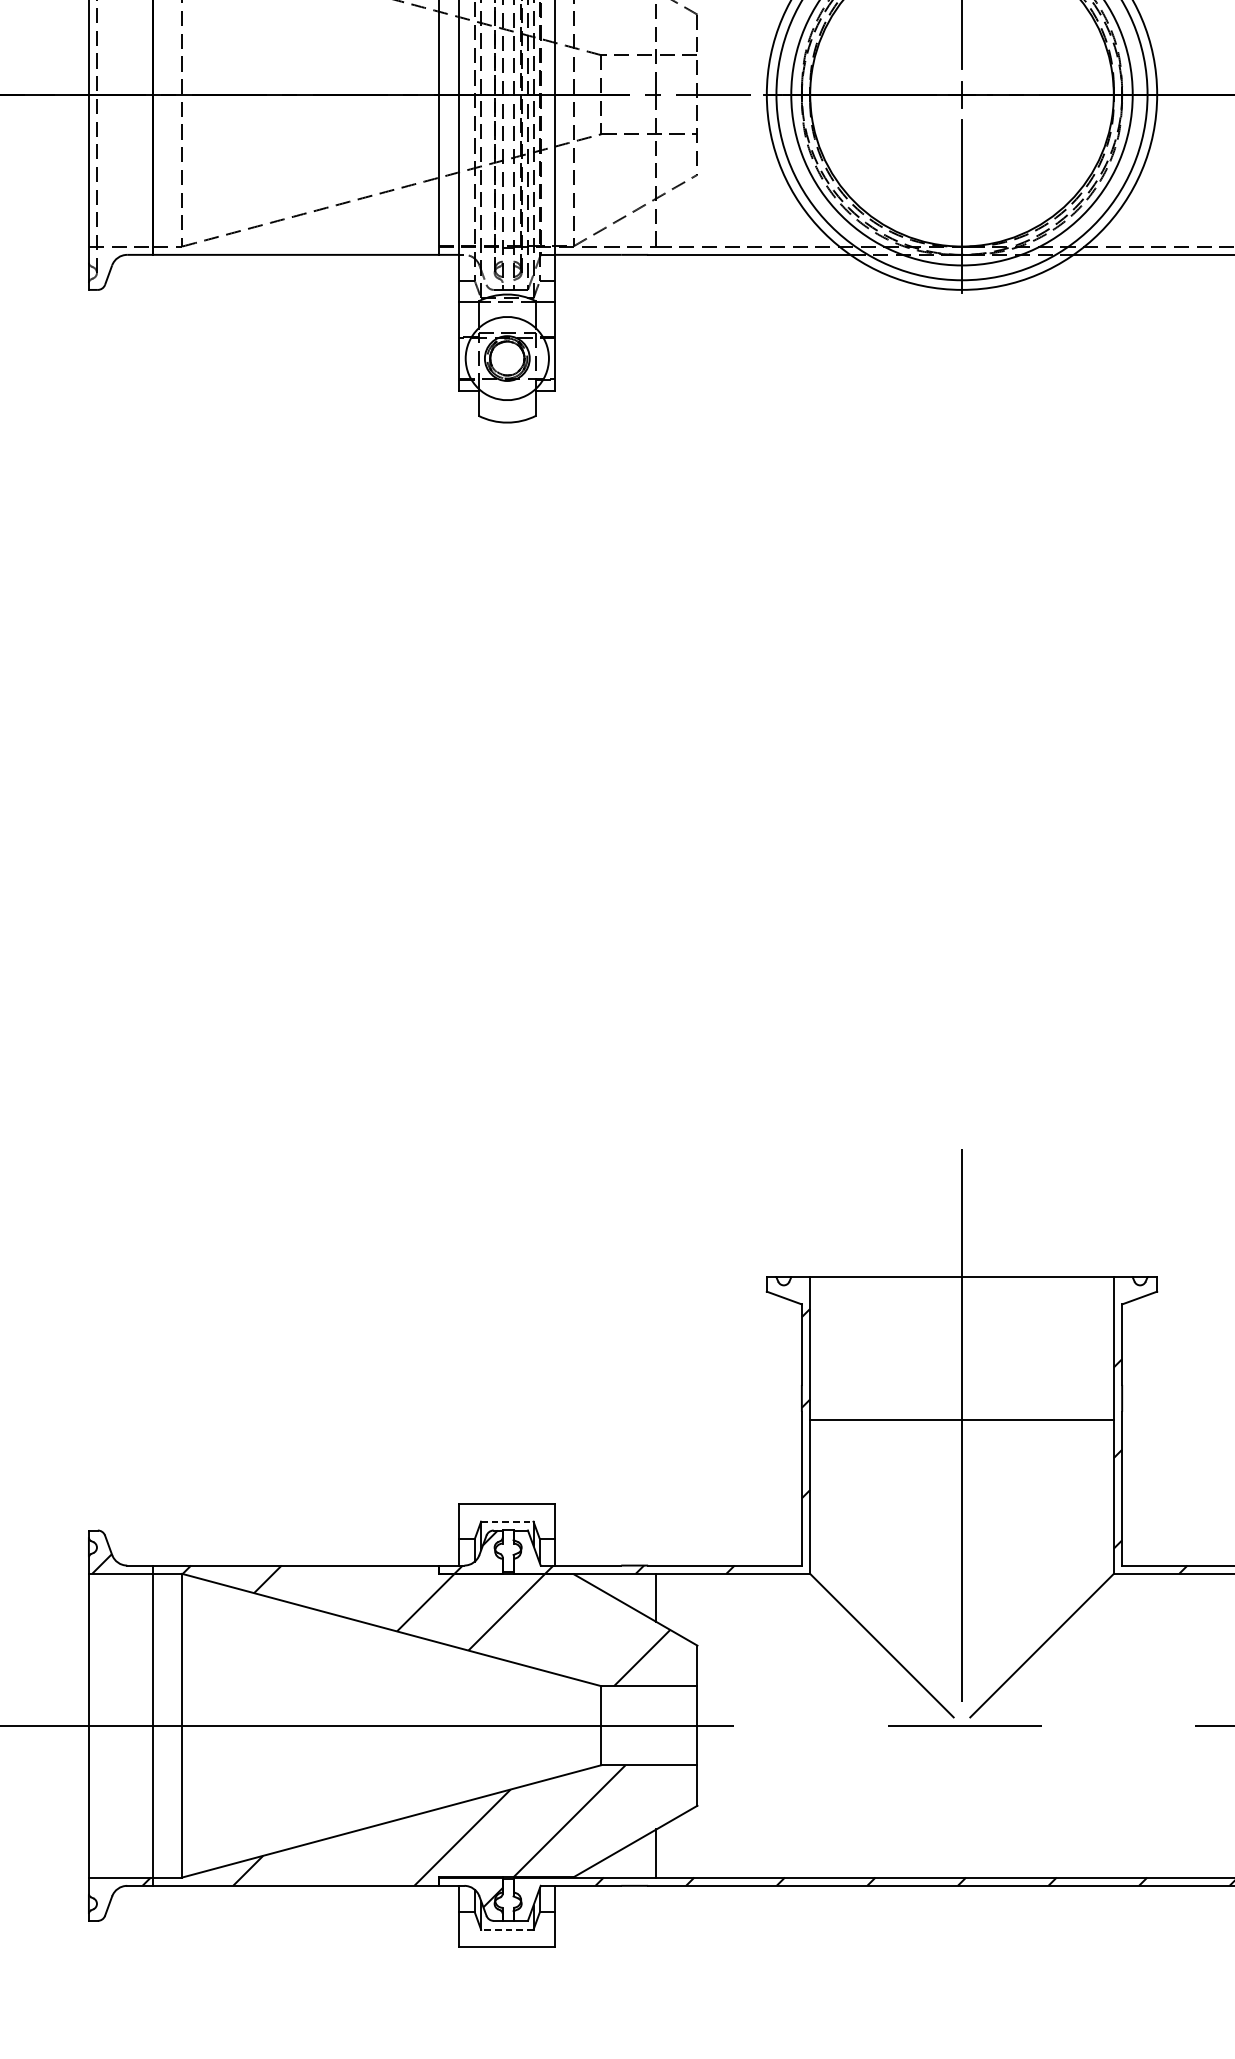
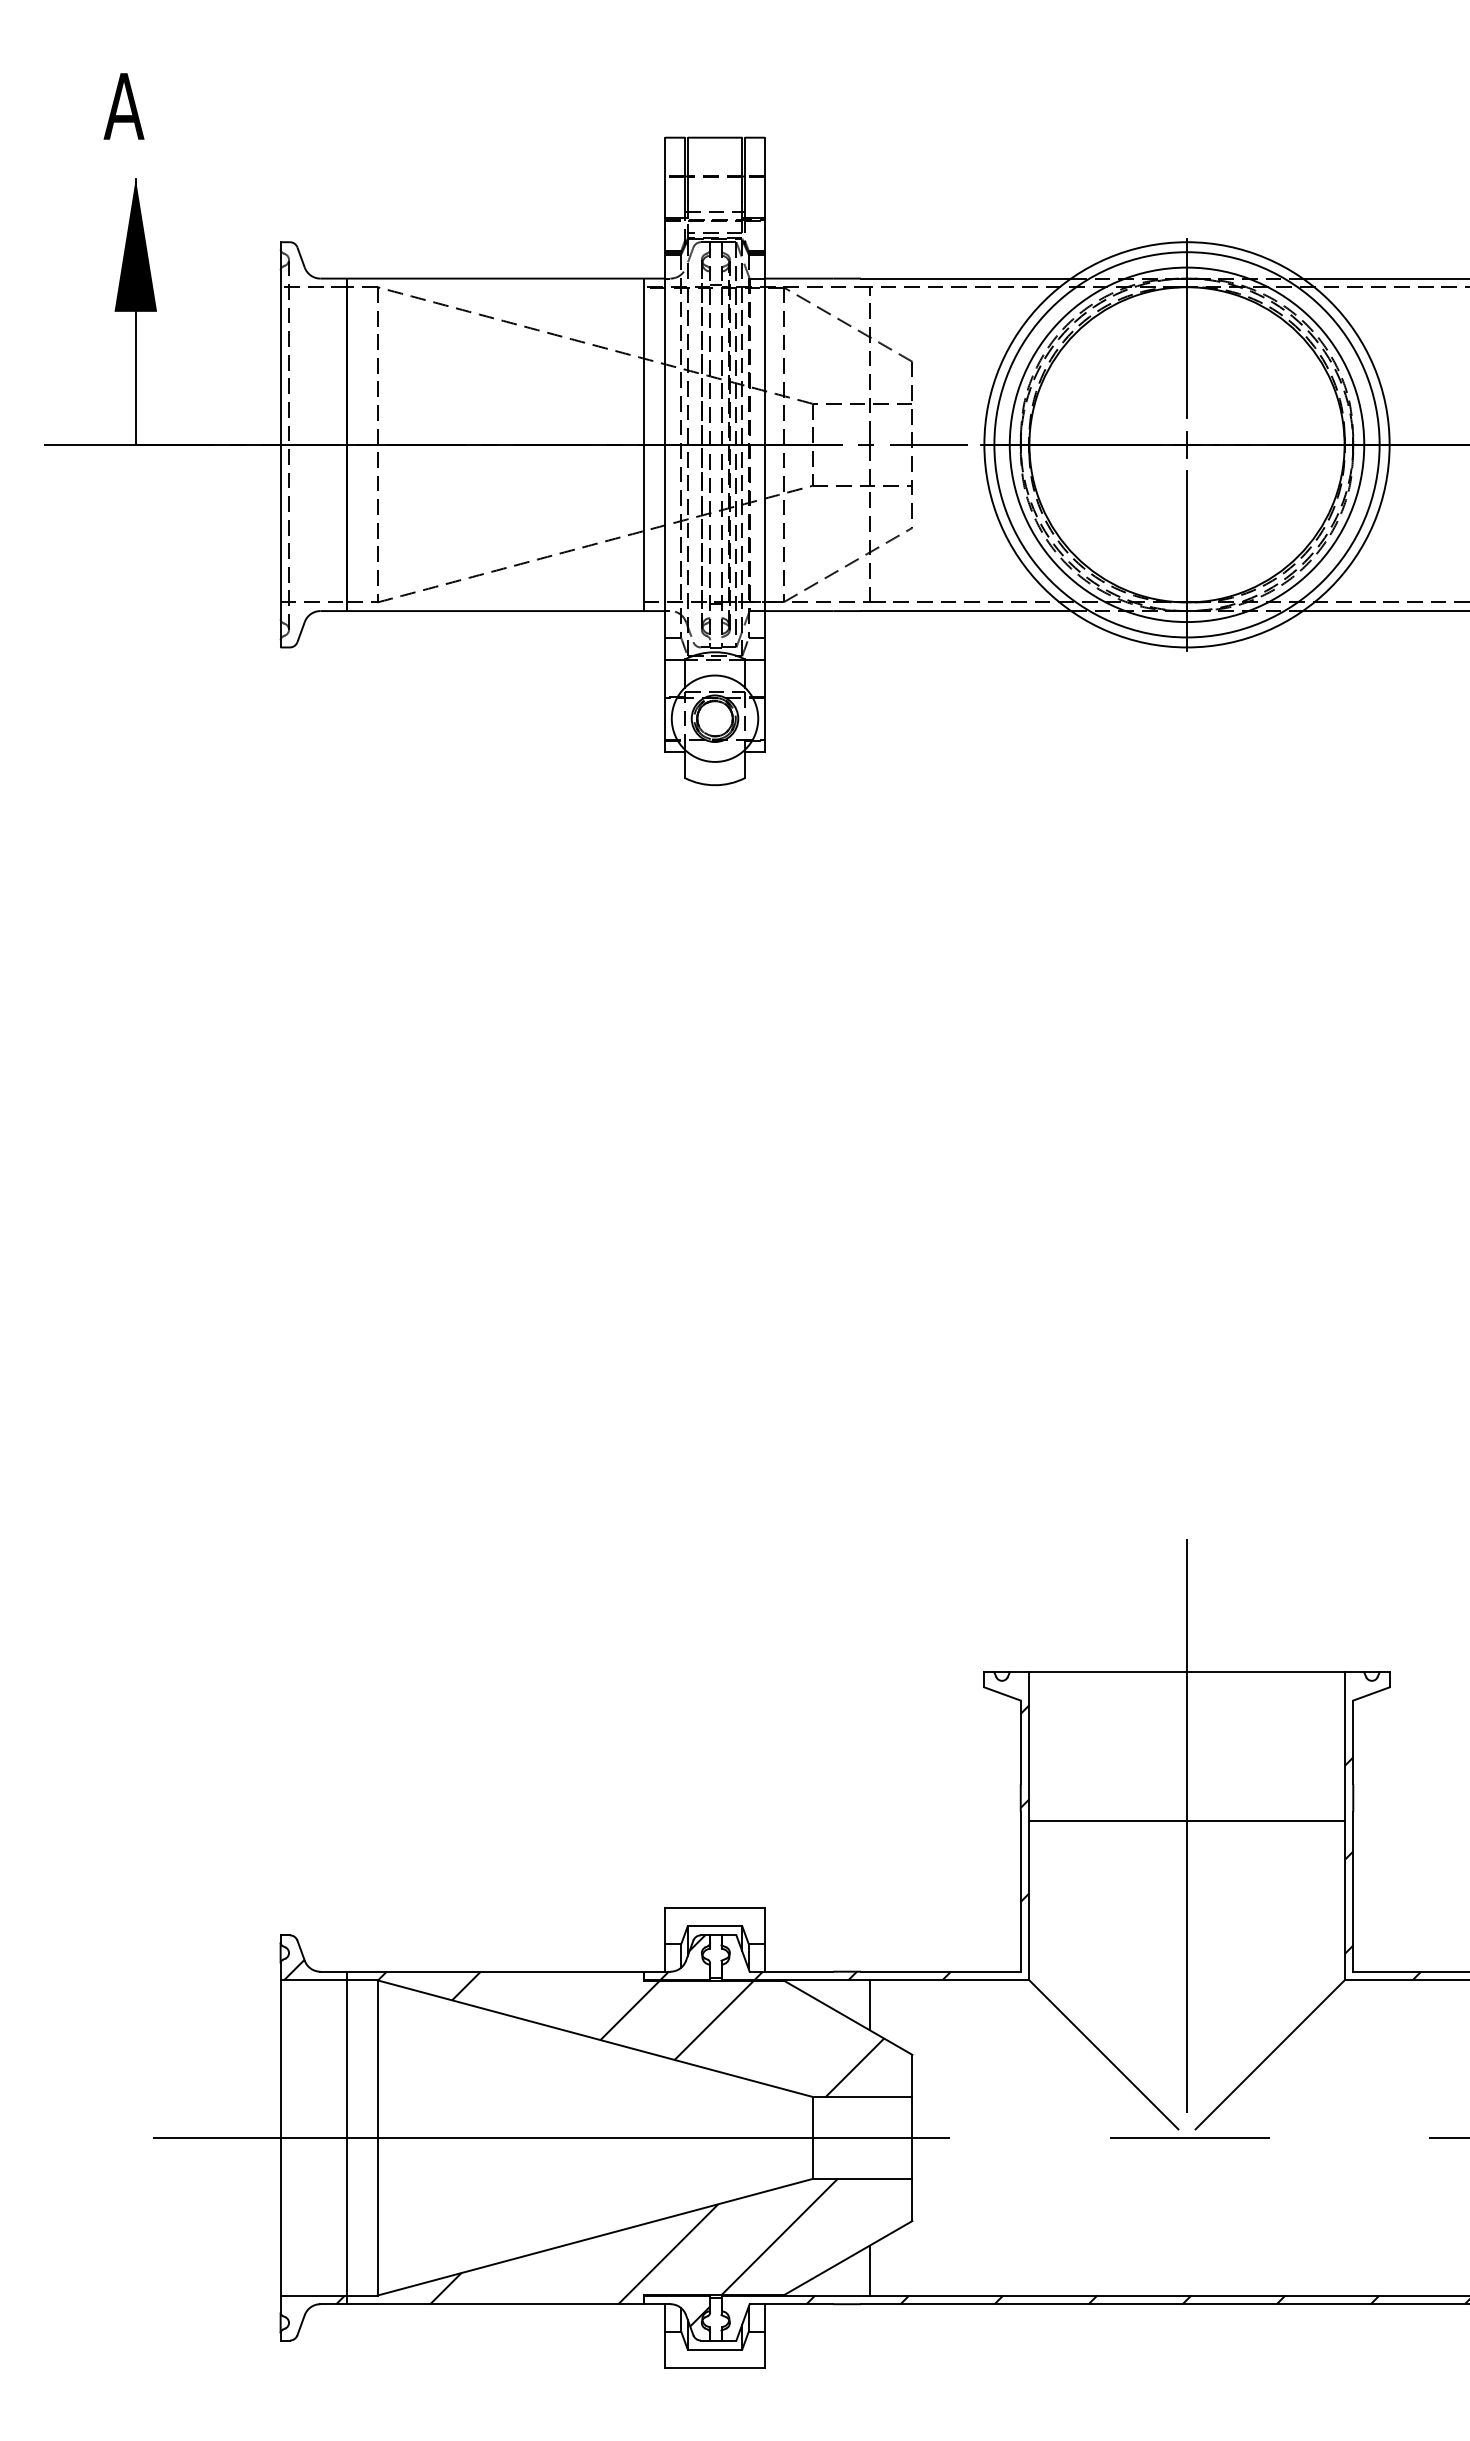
line: (507, 1522) -> (715, 1926), dashed -> solid
line: (506, 1929) -> (714, 2349), dashed -> solid

